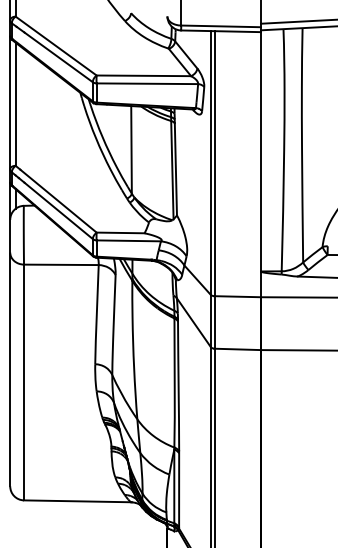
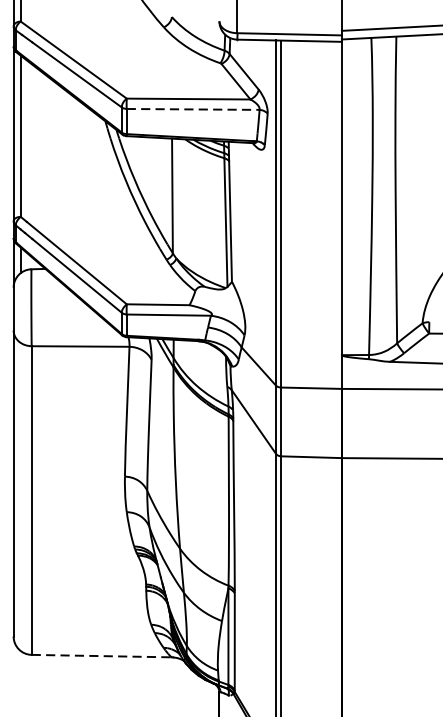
line: (147, 83) -> (193, 109), solid -> dashed
line: (77, 501) -> (101, 656), solid -> dashed

